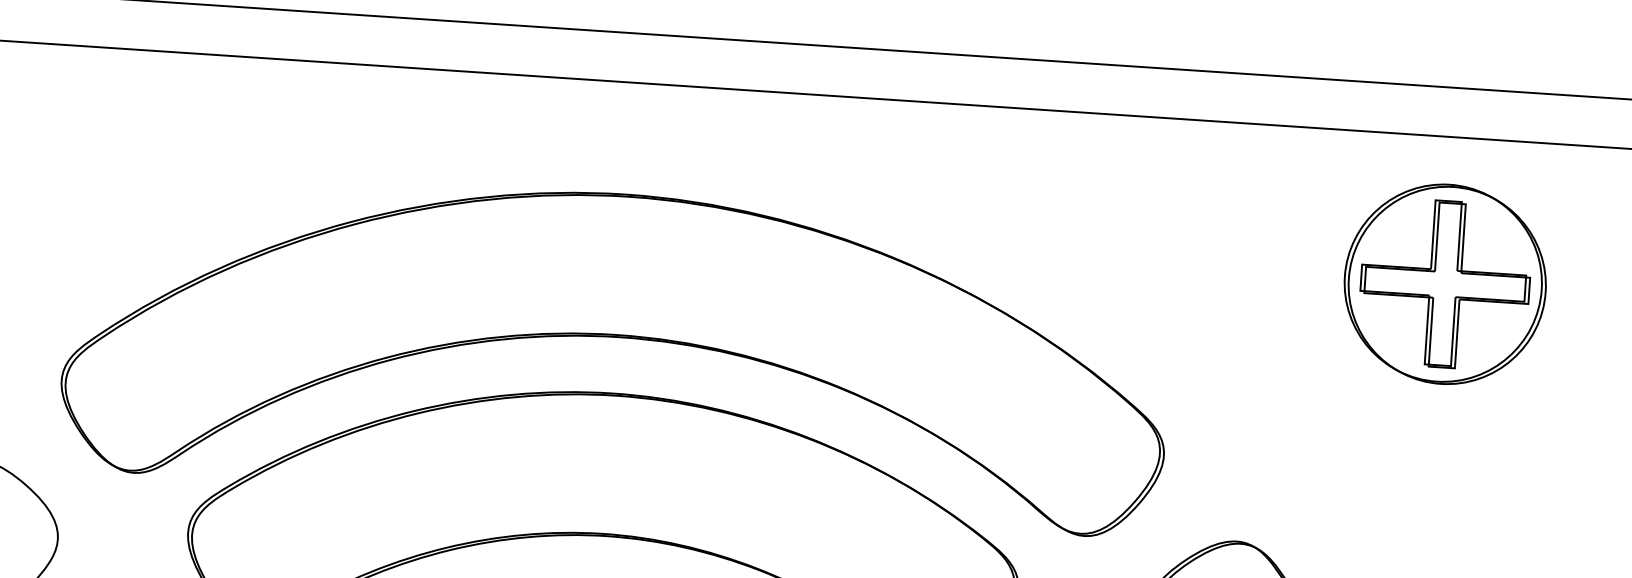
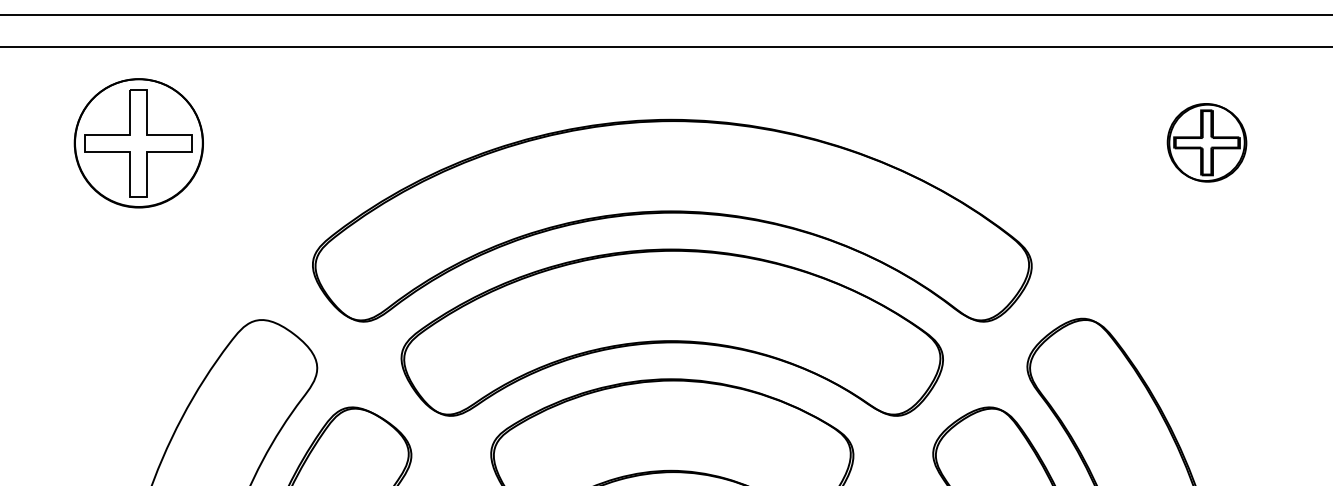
part: (1444, 283) -> (1206, 142), size x0.6

